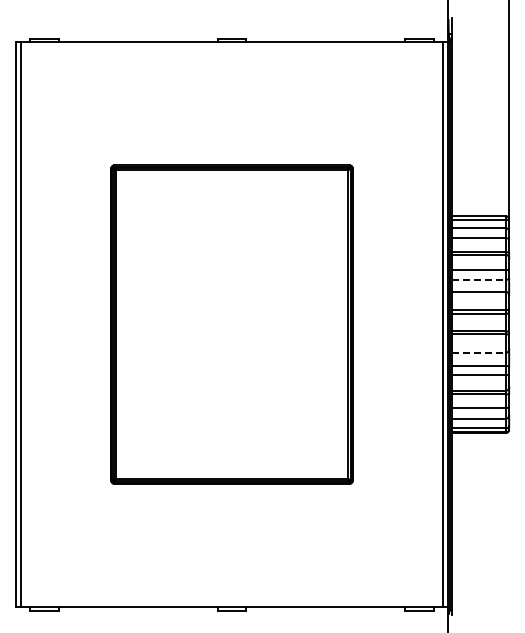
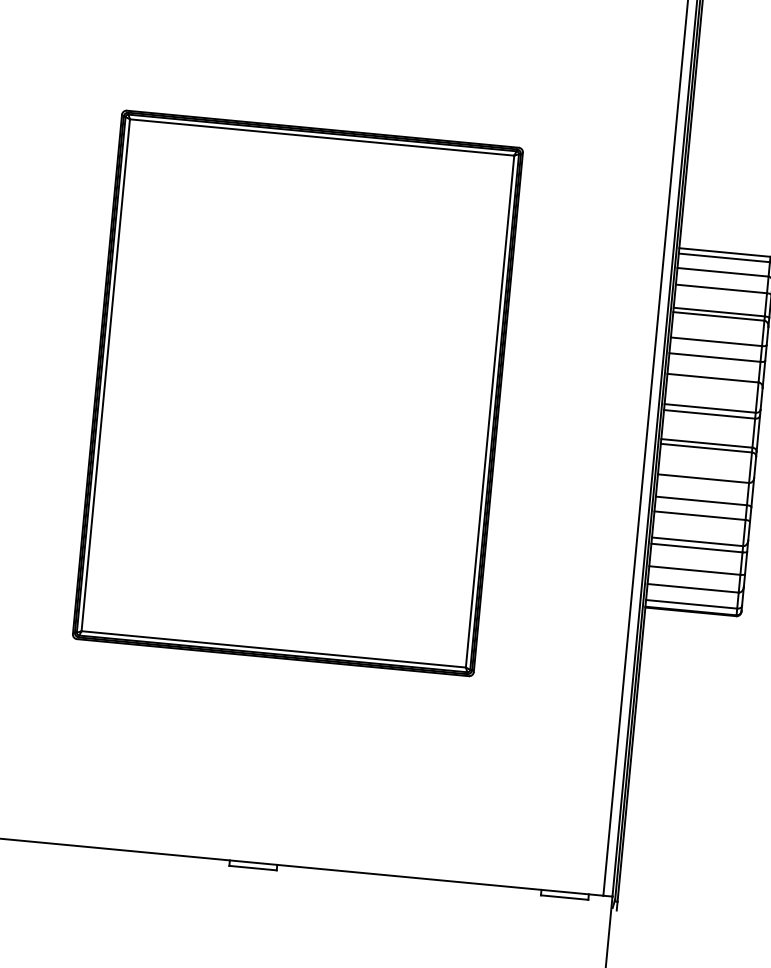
line: (479, 279) -> (715, 357), dashed -> solid
line: (479, 352) -> (704, 478), dashed -> solid

